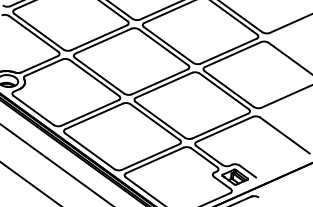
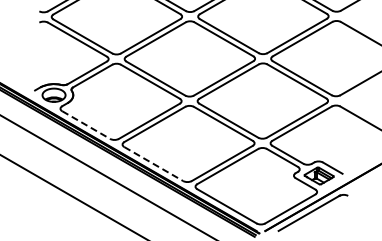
line: (33, 110) -> (86, 125), solid -> dashed
line: (89, 151) -> (153, 164), solid -> dashed

